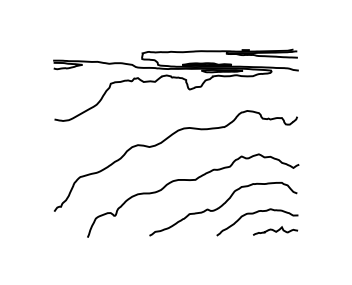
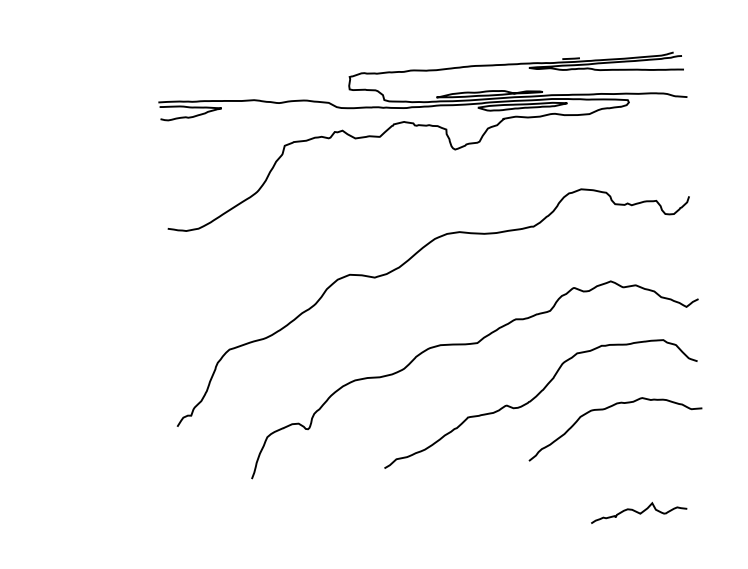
curve: (275, 230) -> (638, 510), moved

